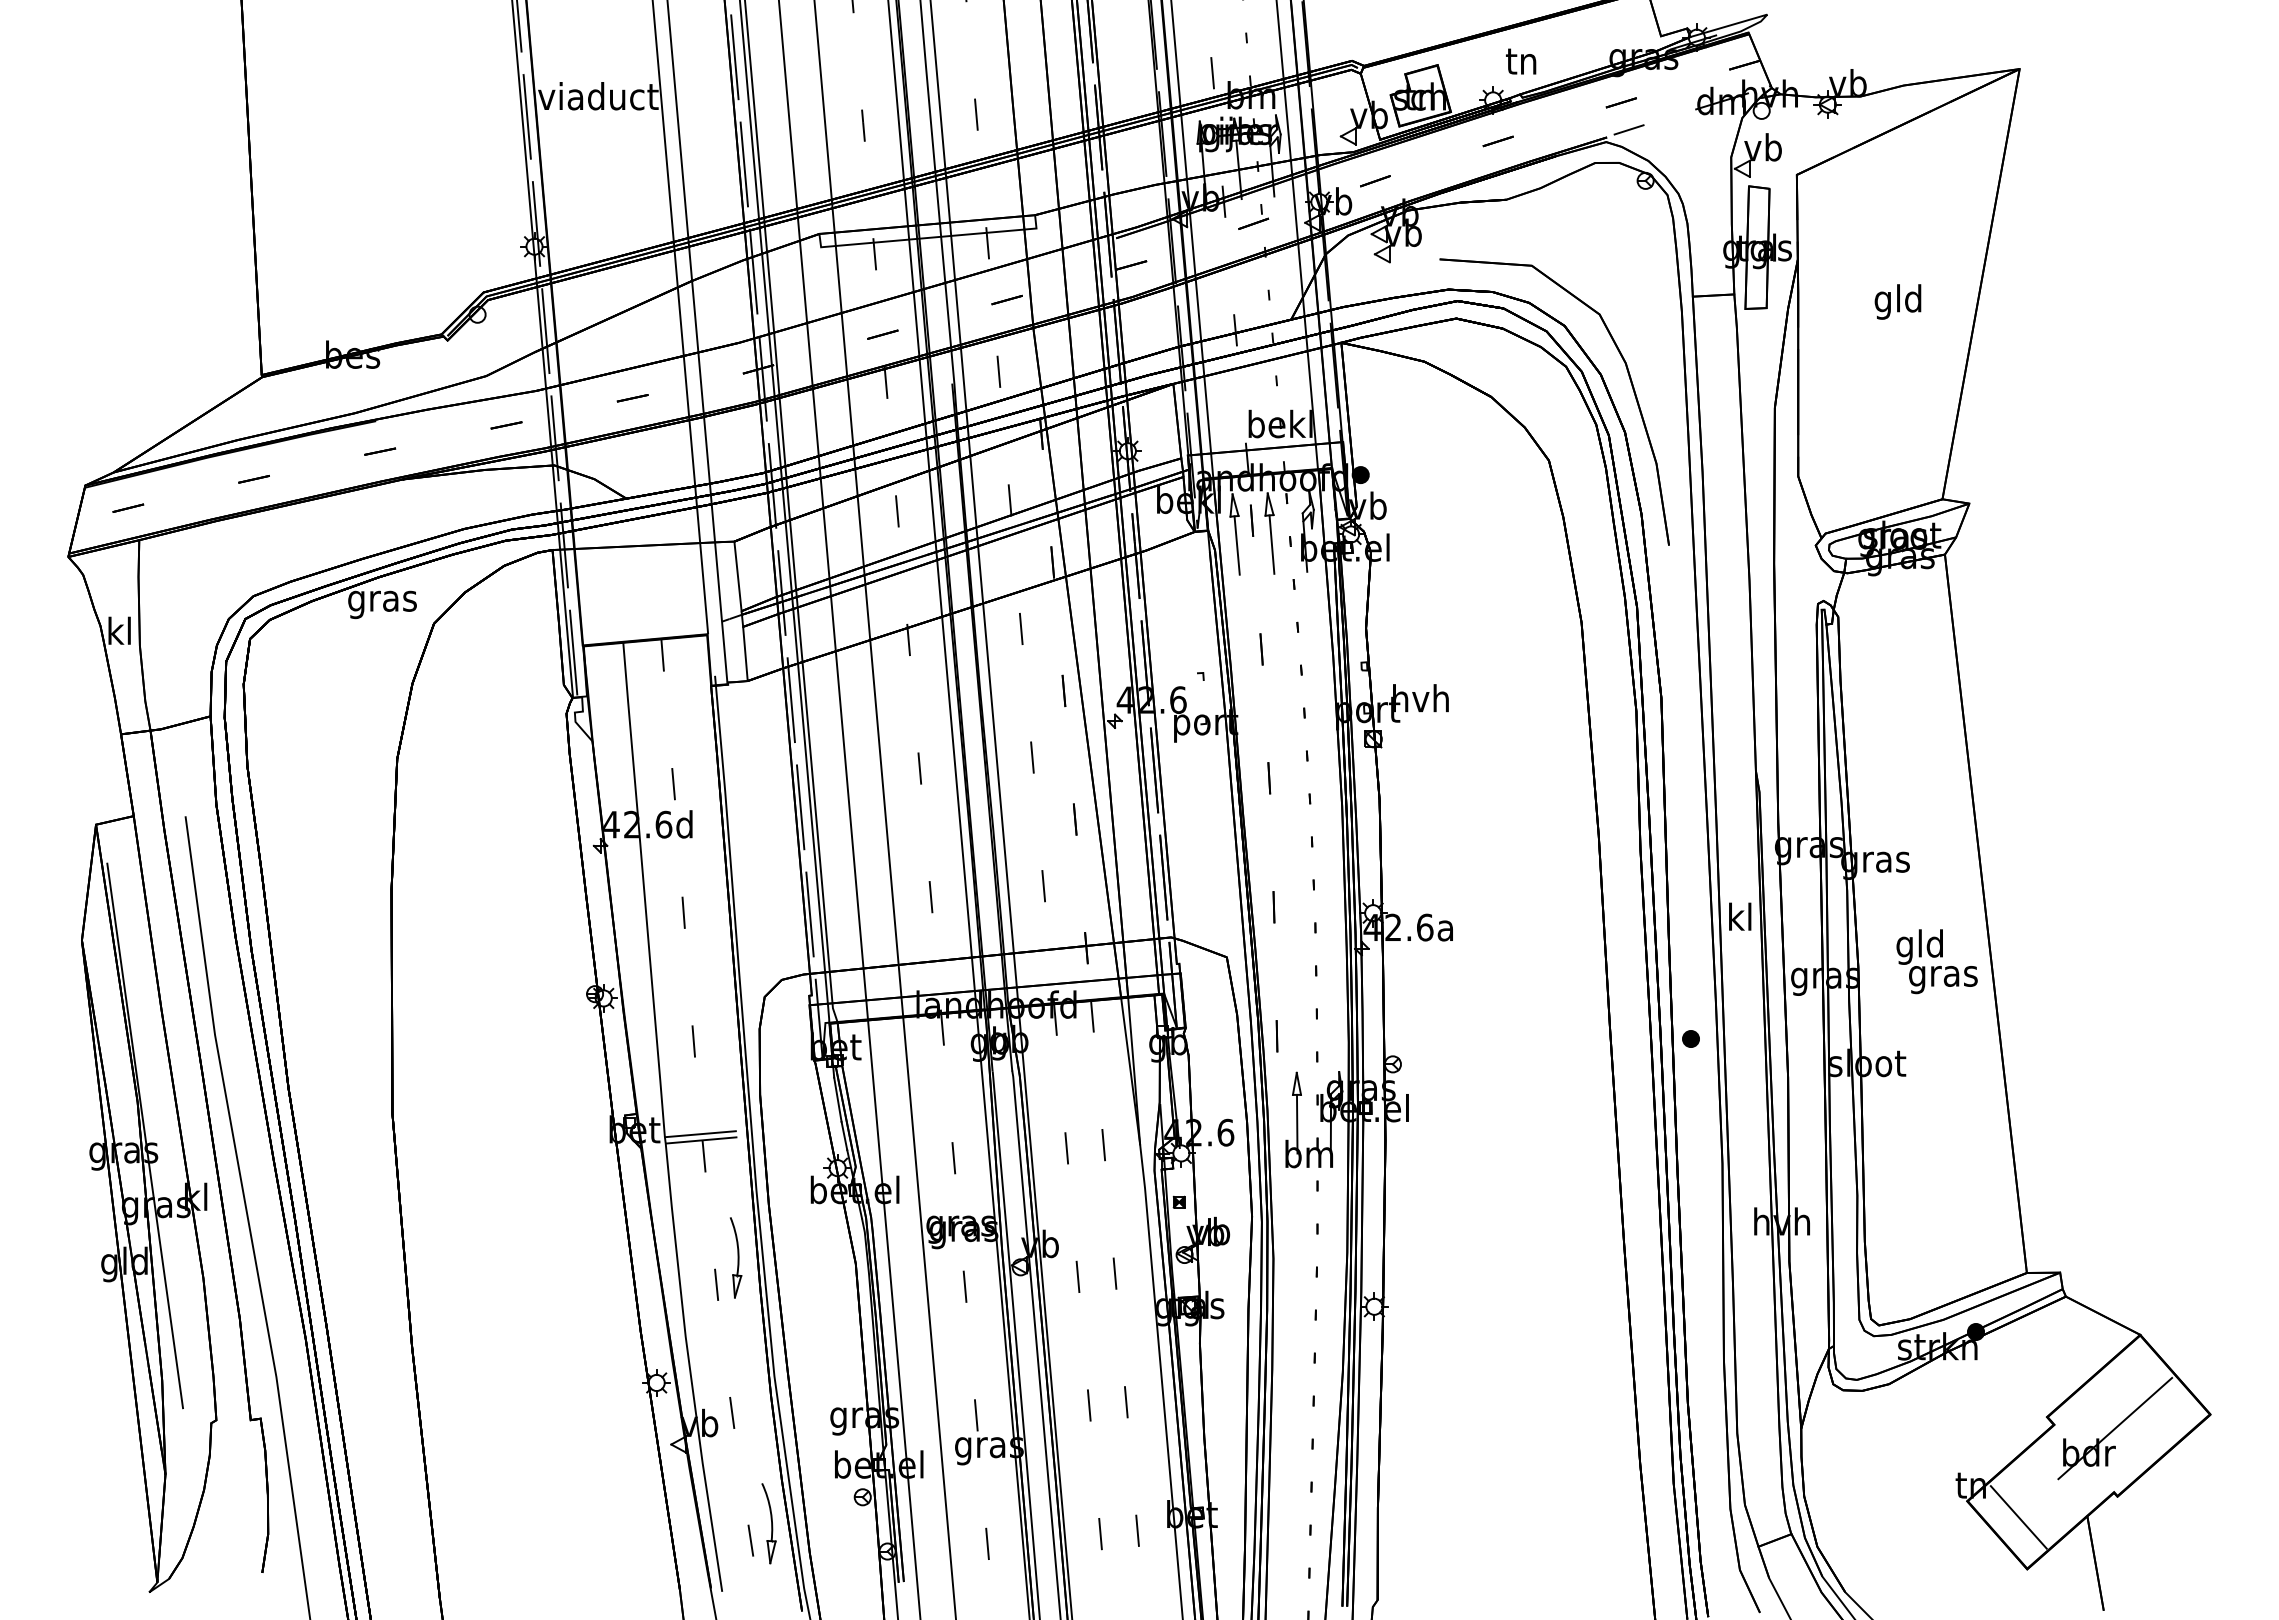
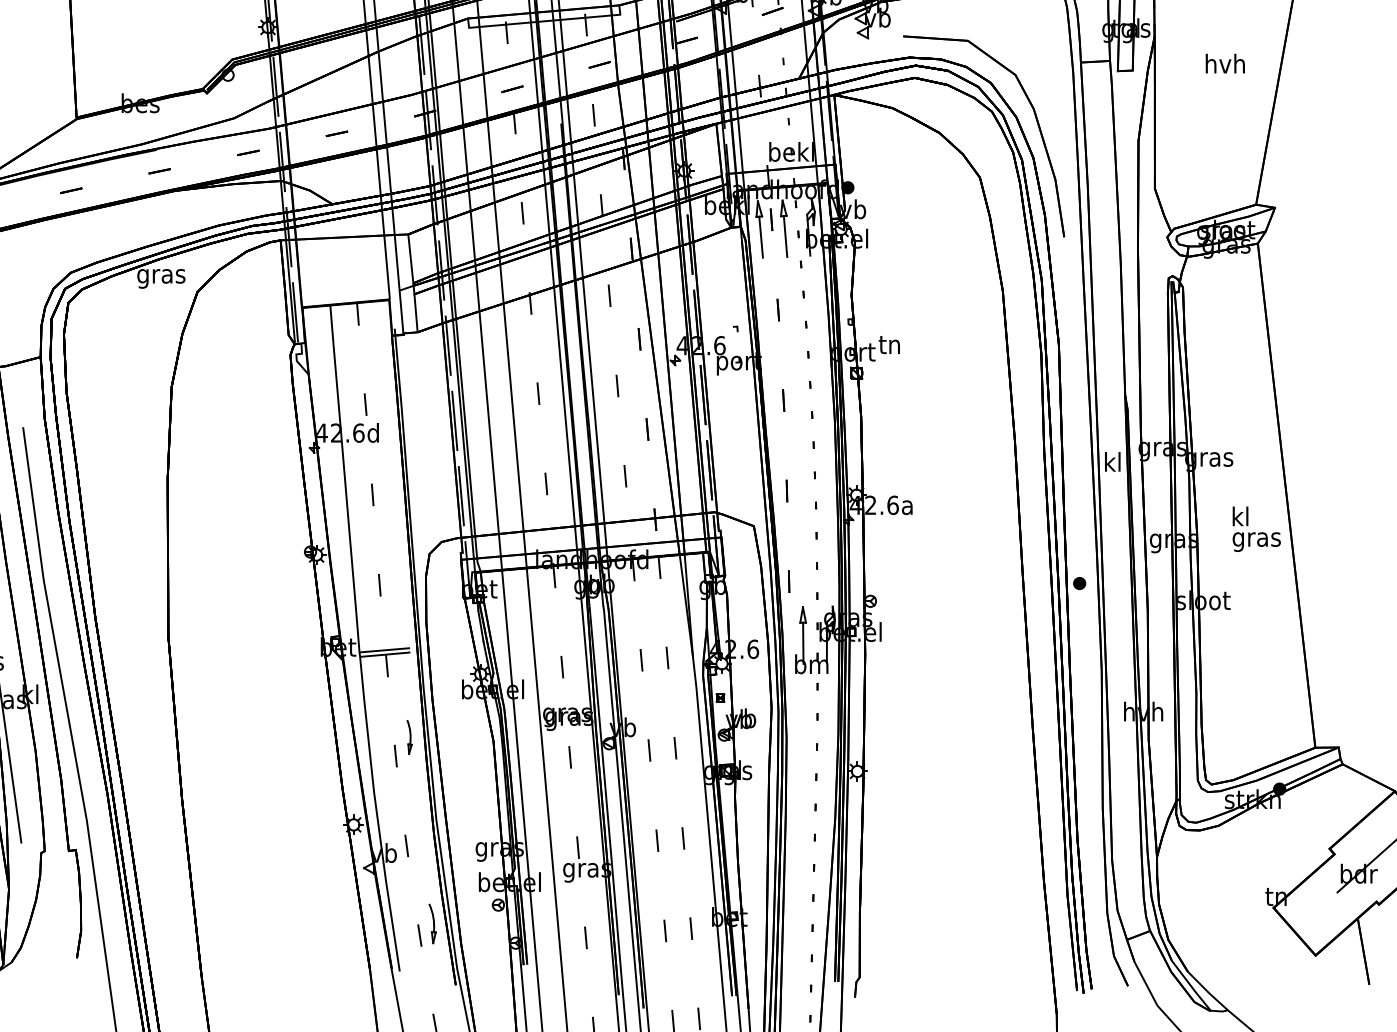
text: (1898, 301) -> (1225, 65), gld -> hvh
text: (1420, 698) -> (889, 344), hvh -> tn
text: (1740, 916) -> (1112, 461), moved
text: (1919, 946) -> (1240, 518), gld -> kl
part: (736, 1257) -> (409, 736), size x0.6
line: (2018, 1517) -> (1309, 919), removed
part: (768, 1523) -> (432, 923), size x0.7

